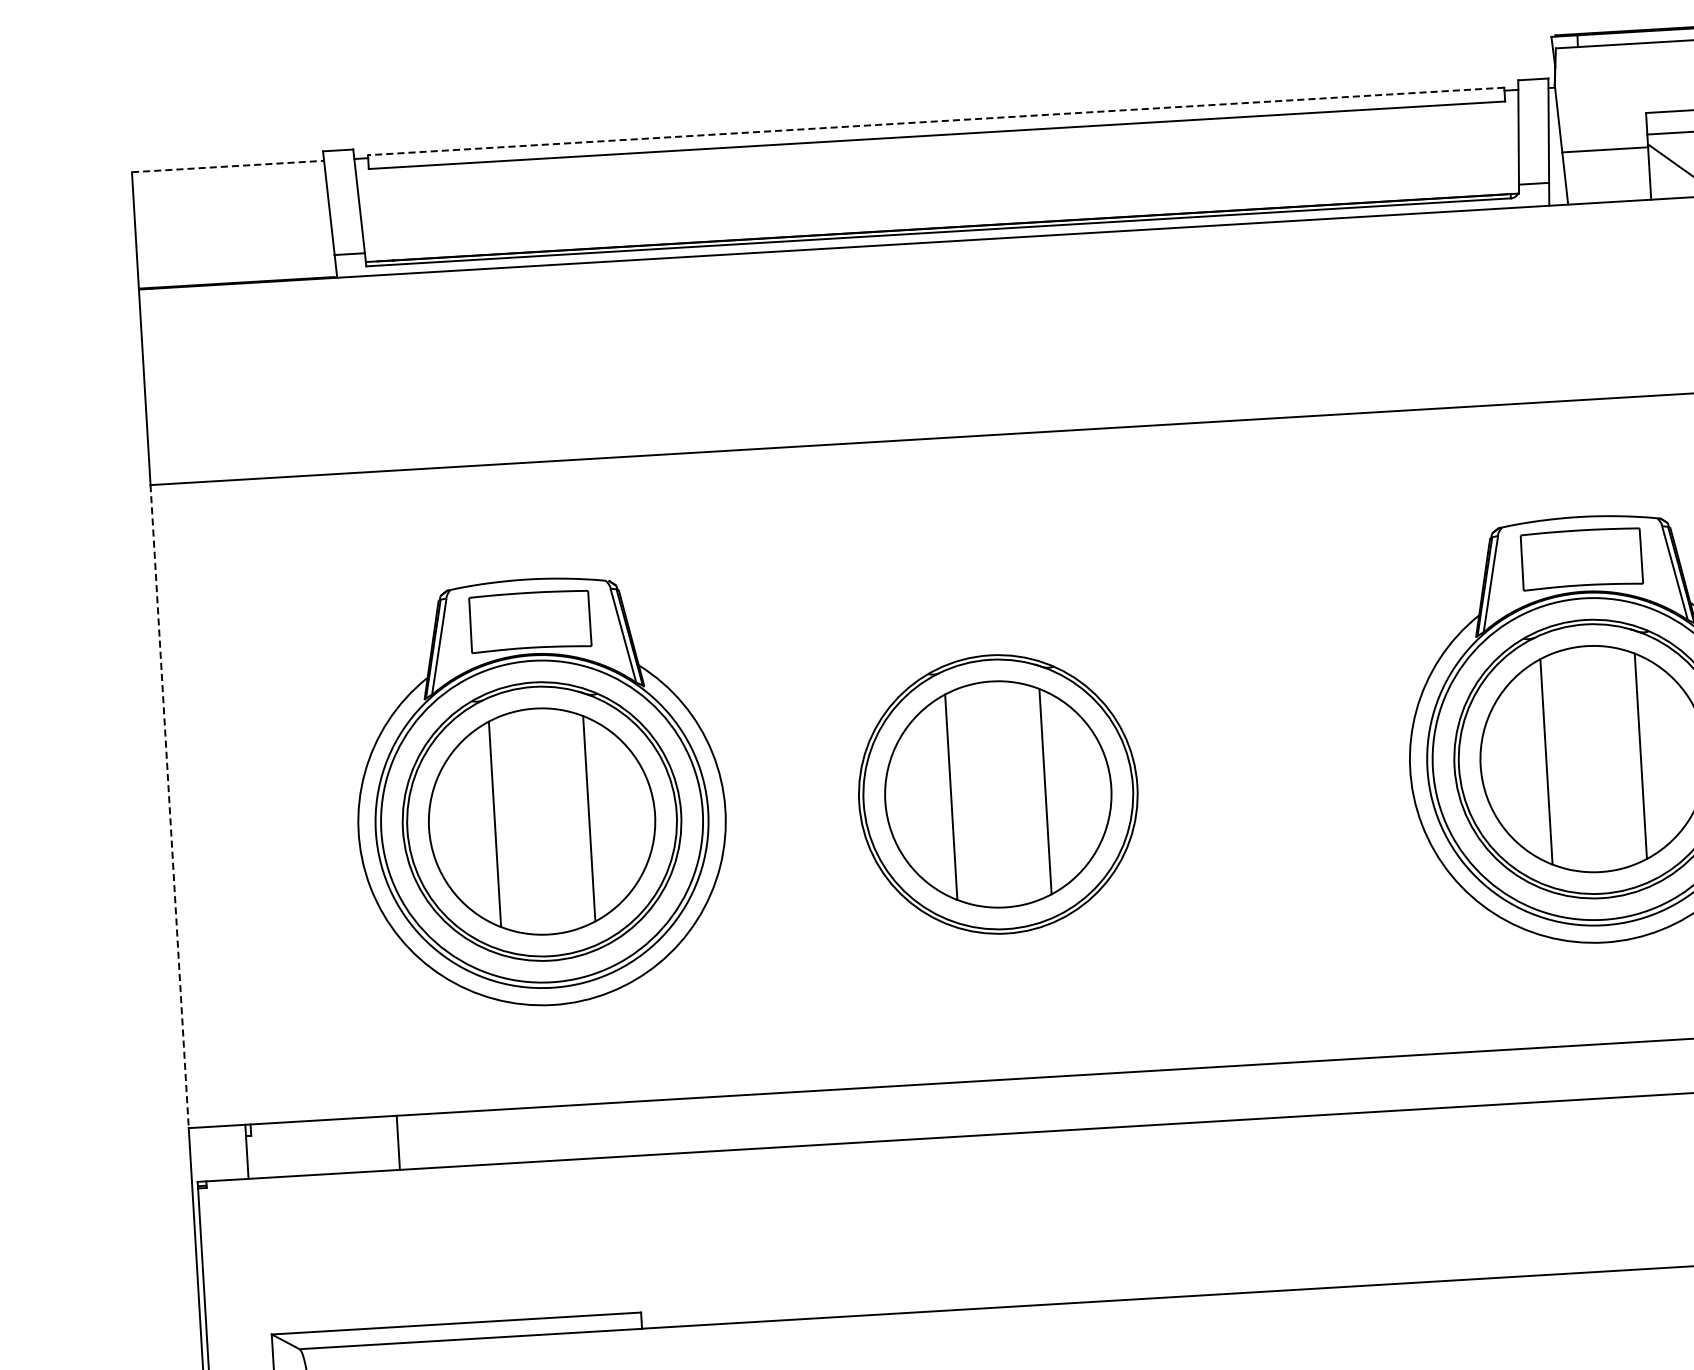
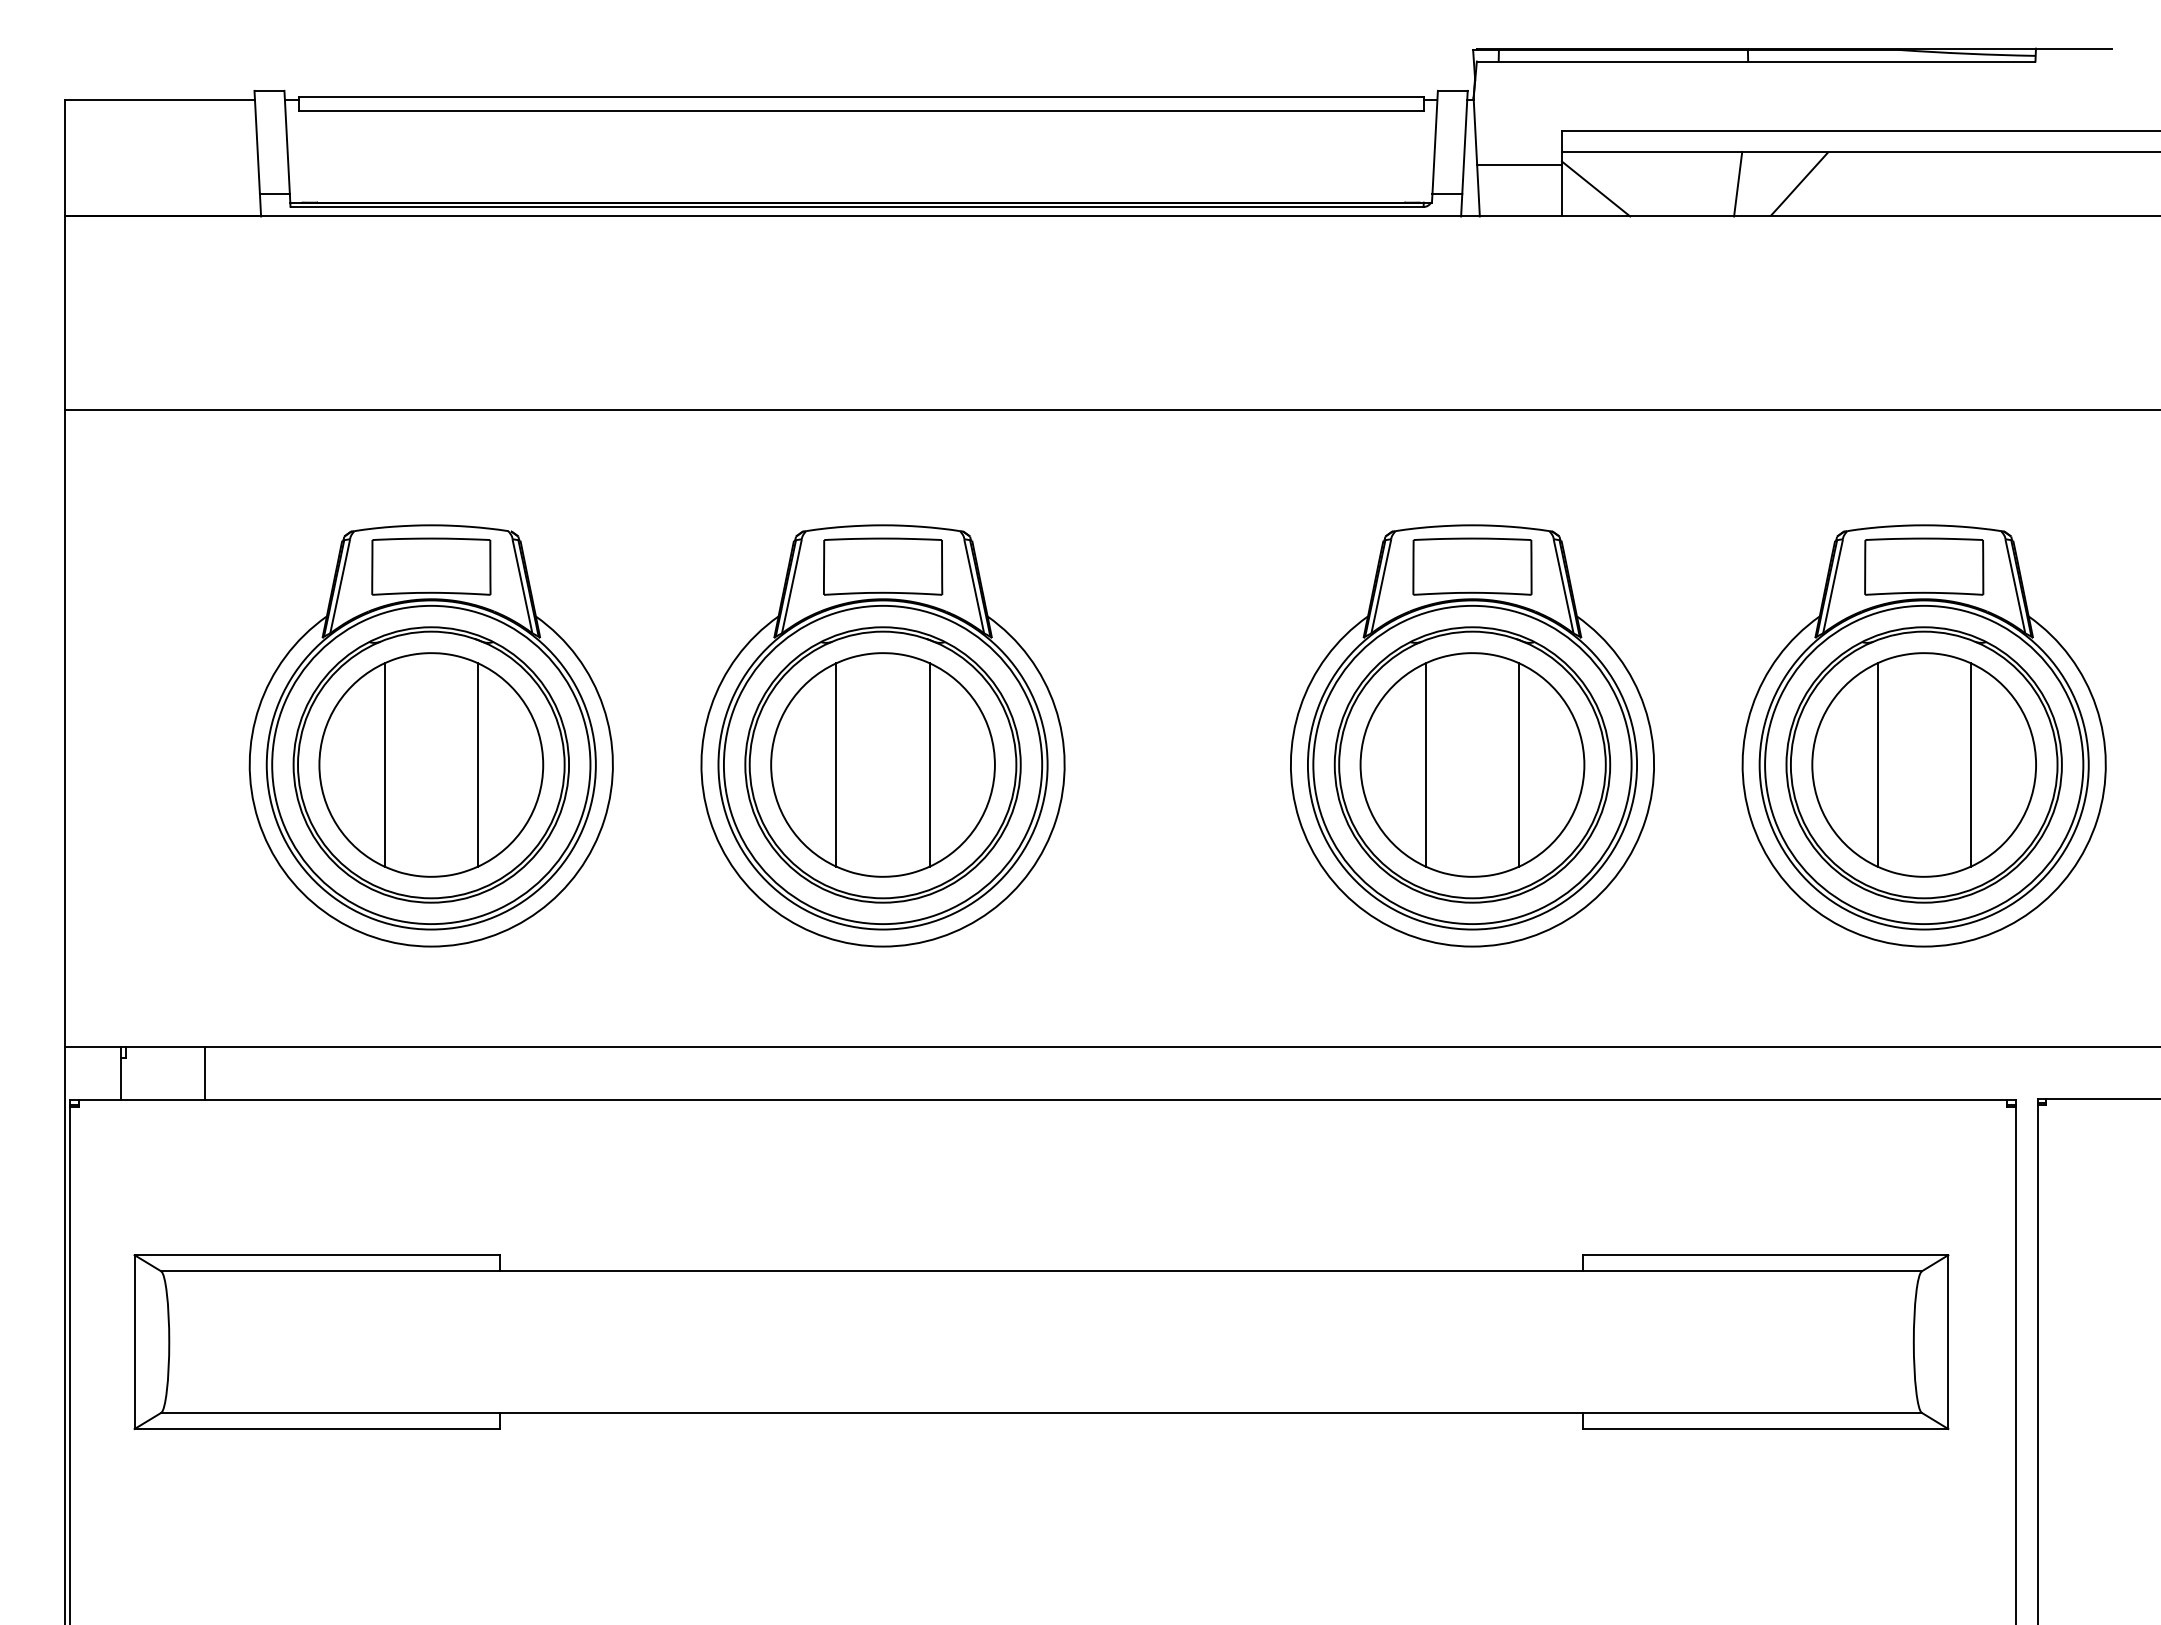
line: (936, 121) -> (861, 97), dashed -> solid
line: (228, 166) -> (160, 100), dashed -> solid
part: (995, 764) -> (882, 735), added
line: (169, 806) -> (64, 728), dashed -> solid
line: (398, 1142) -> (204, 1073), moved

